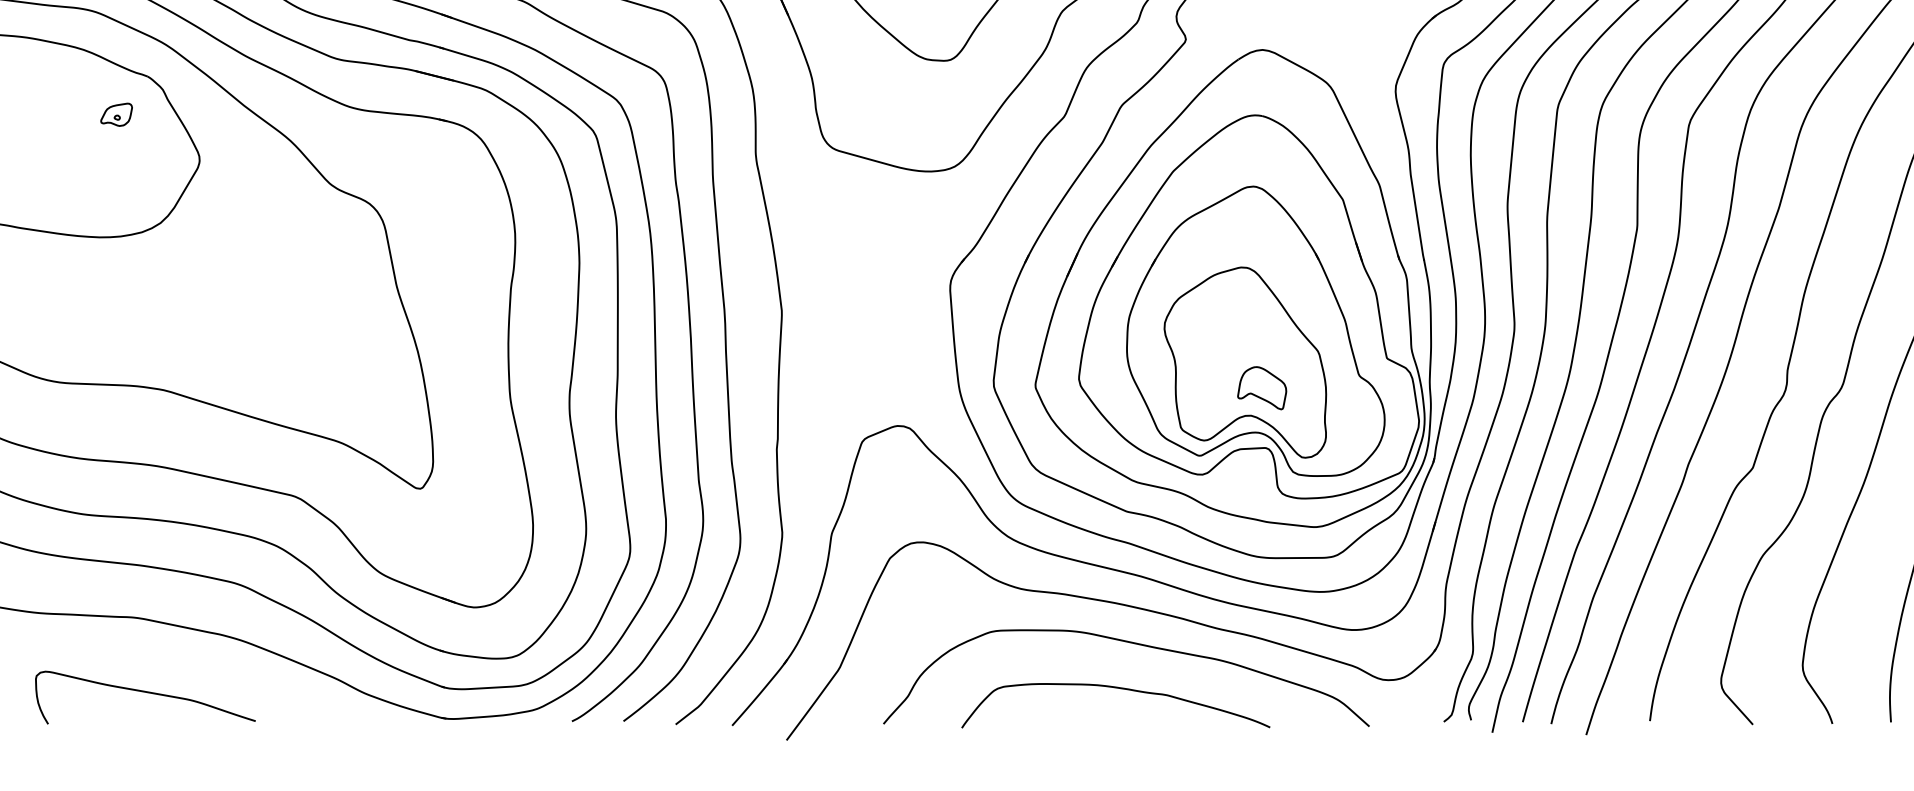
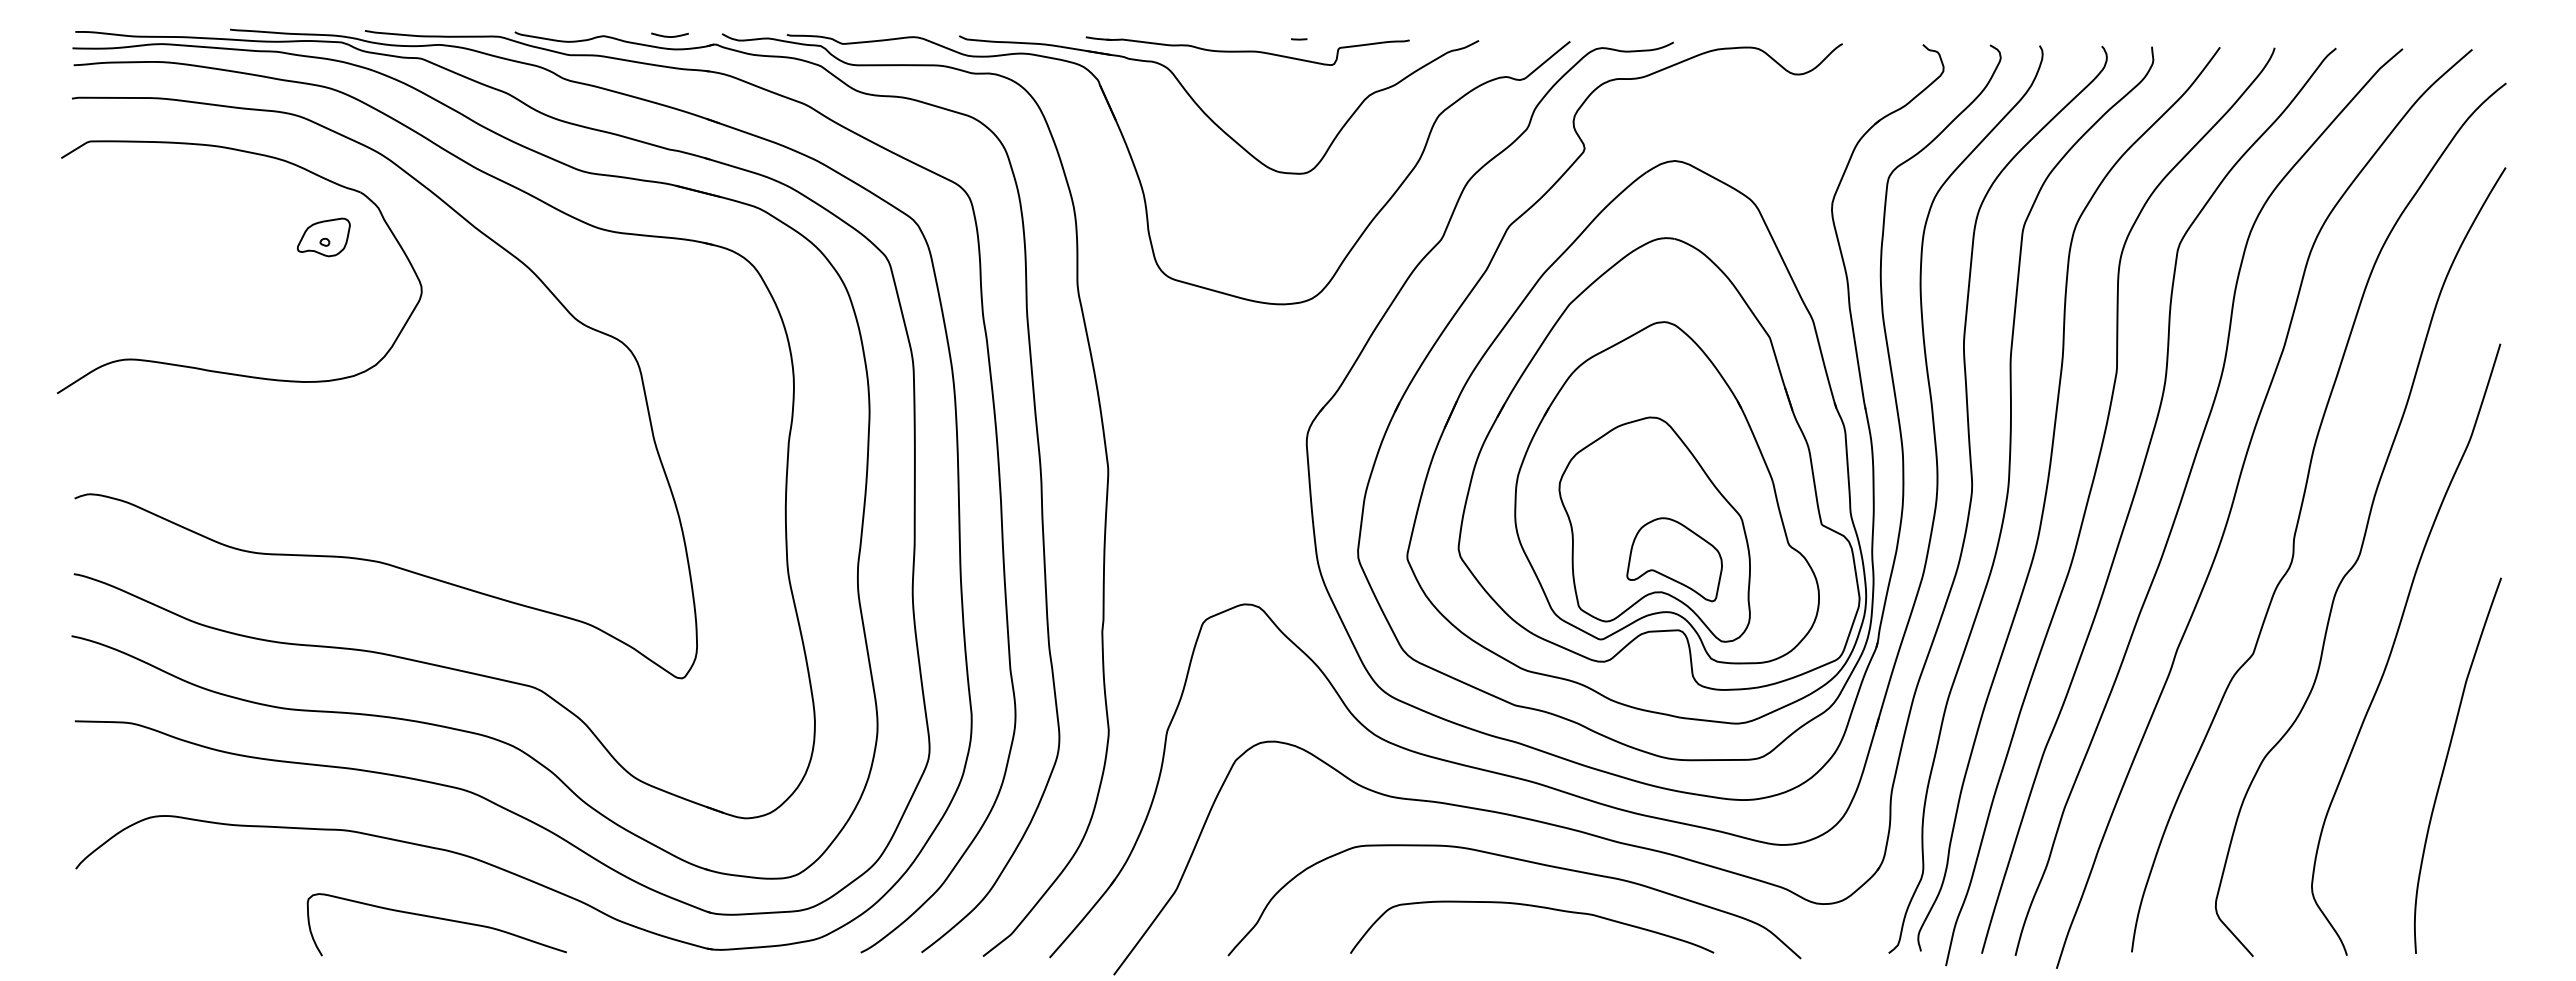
part: (116, 114) -> (323, 237), size x1.43
part: (1262, 387) -> (1674, 559), size x1.67
curve: (1118, 689) -> (1535, 907), moved
curve: (146, 693) -> (438, 919), moved

